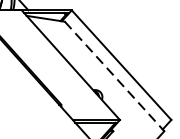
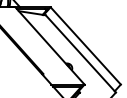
line: (115, 77) -> (81, 54), dashed -> solid

